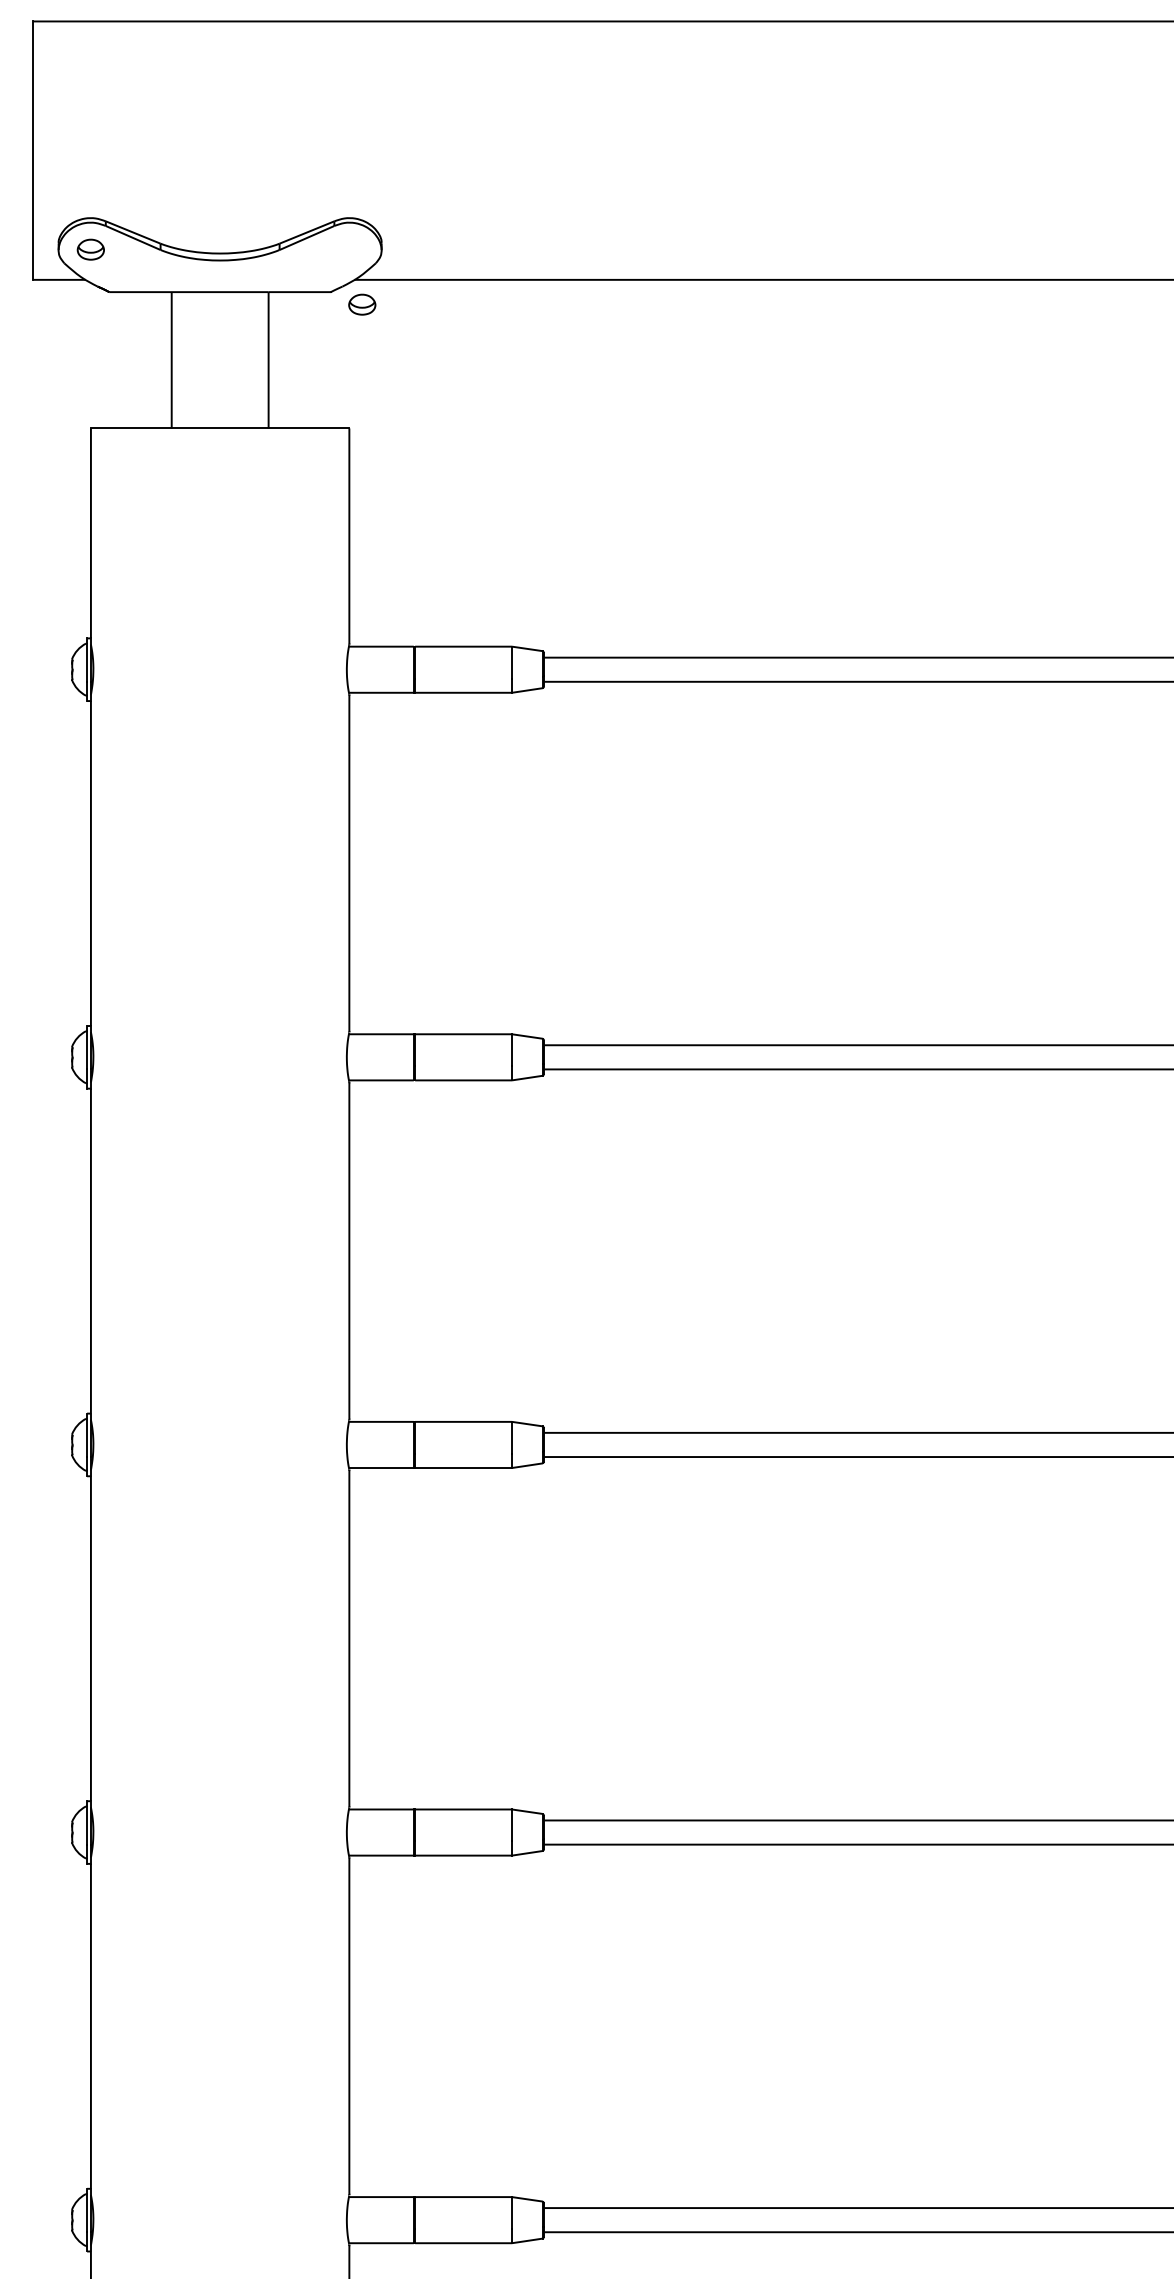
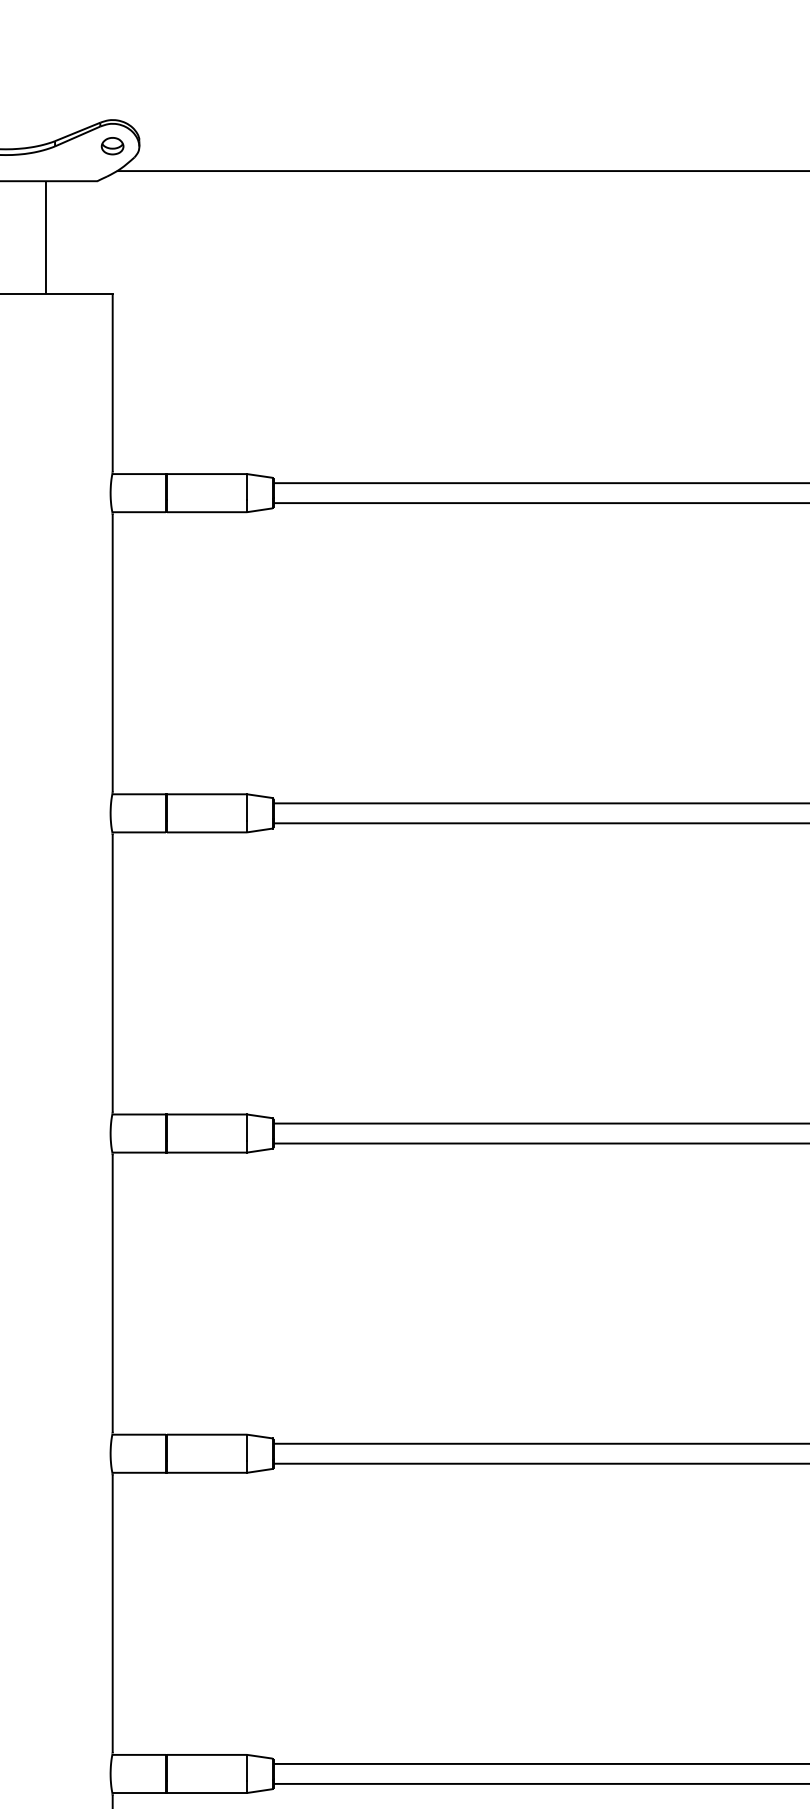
part: (362, 304) -> (112, 145), moved

